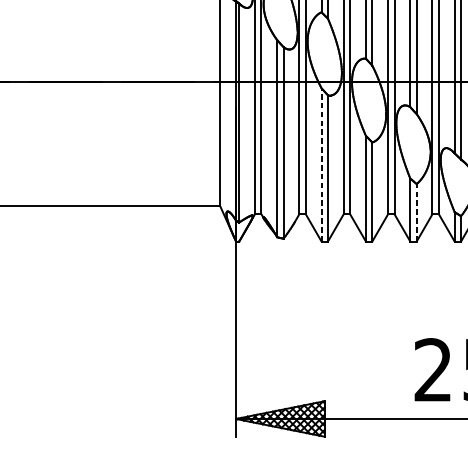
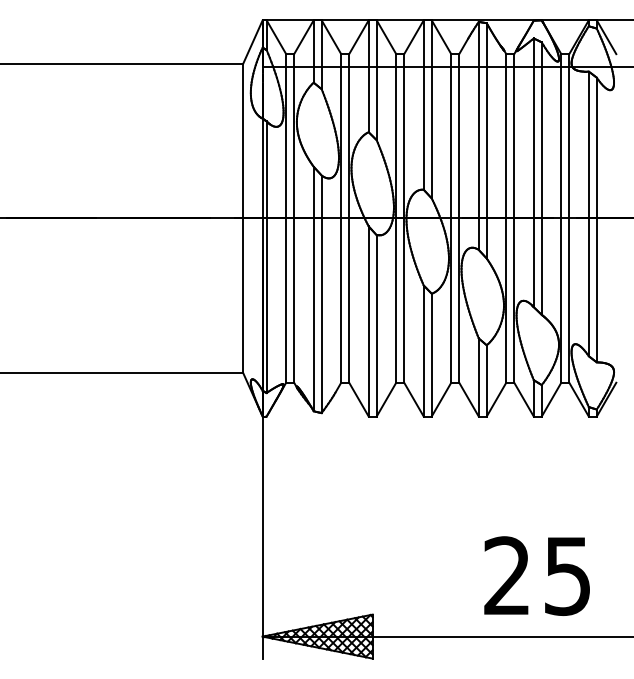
line: (321, 164) -> (368, 320), dashed -> solid
line: (416, 212) -> (486, 380), dashed -> solid

